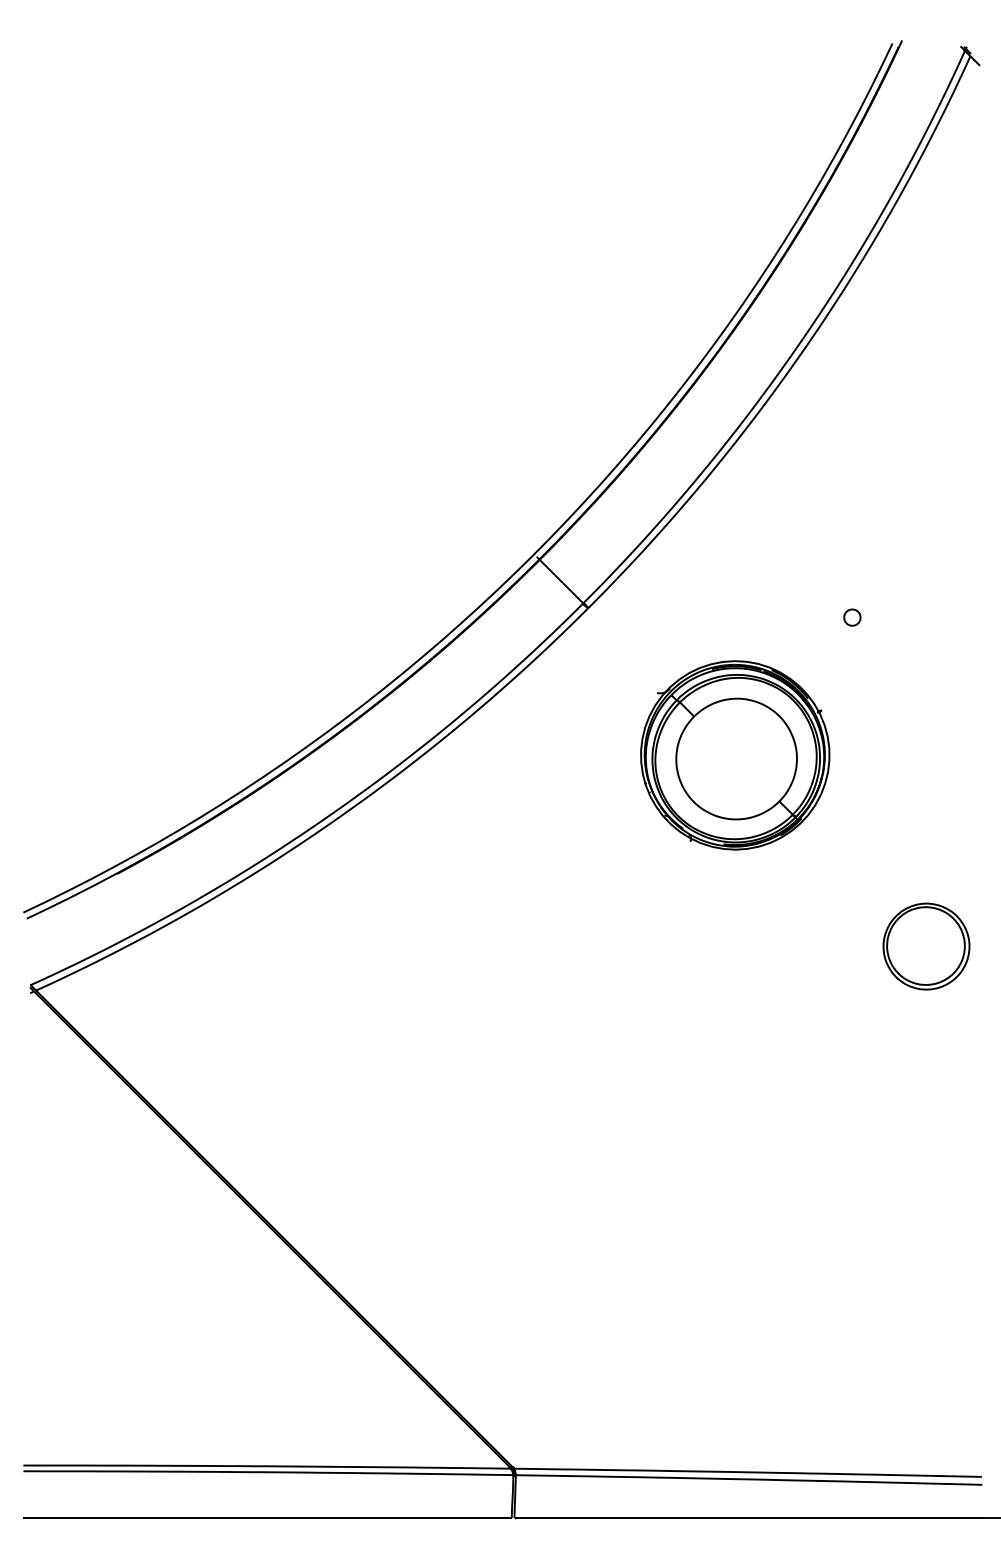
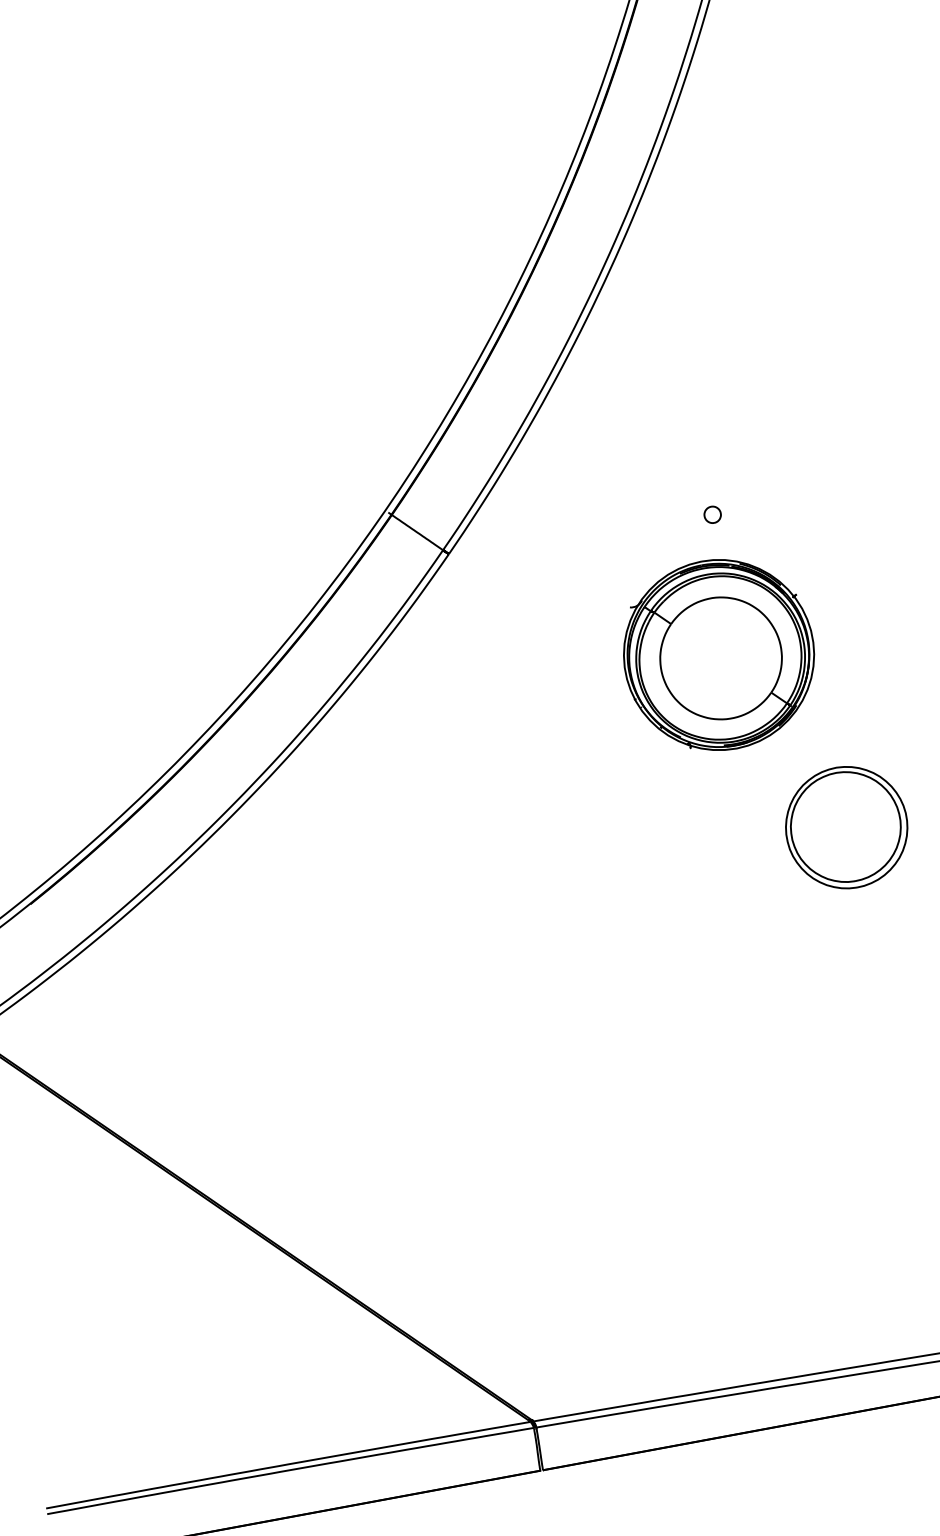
part: (735, 755) -> (719, 655), moved
part: (926, 946) -> (846, 827), size x1.4

